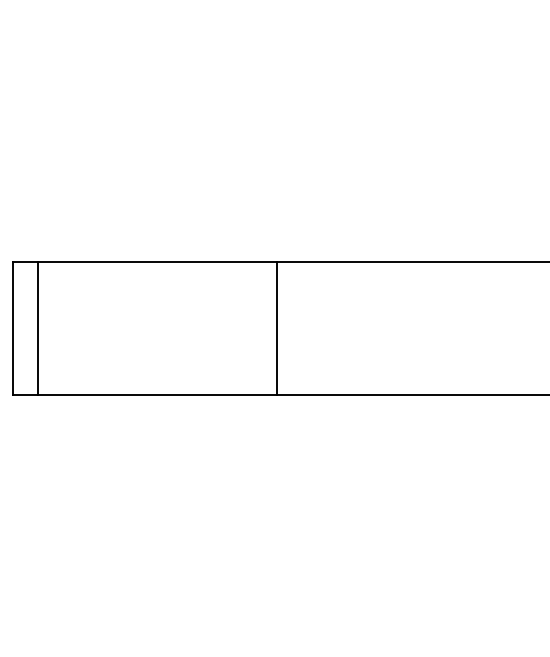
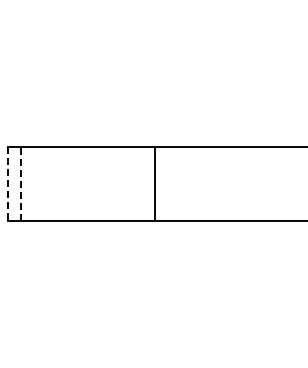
line: (38, 327) -> (21, 183), solid -> dashed
line: (13, 329) -> (7, 184), solid -> dashed

